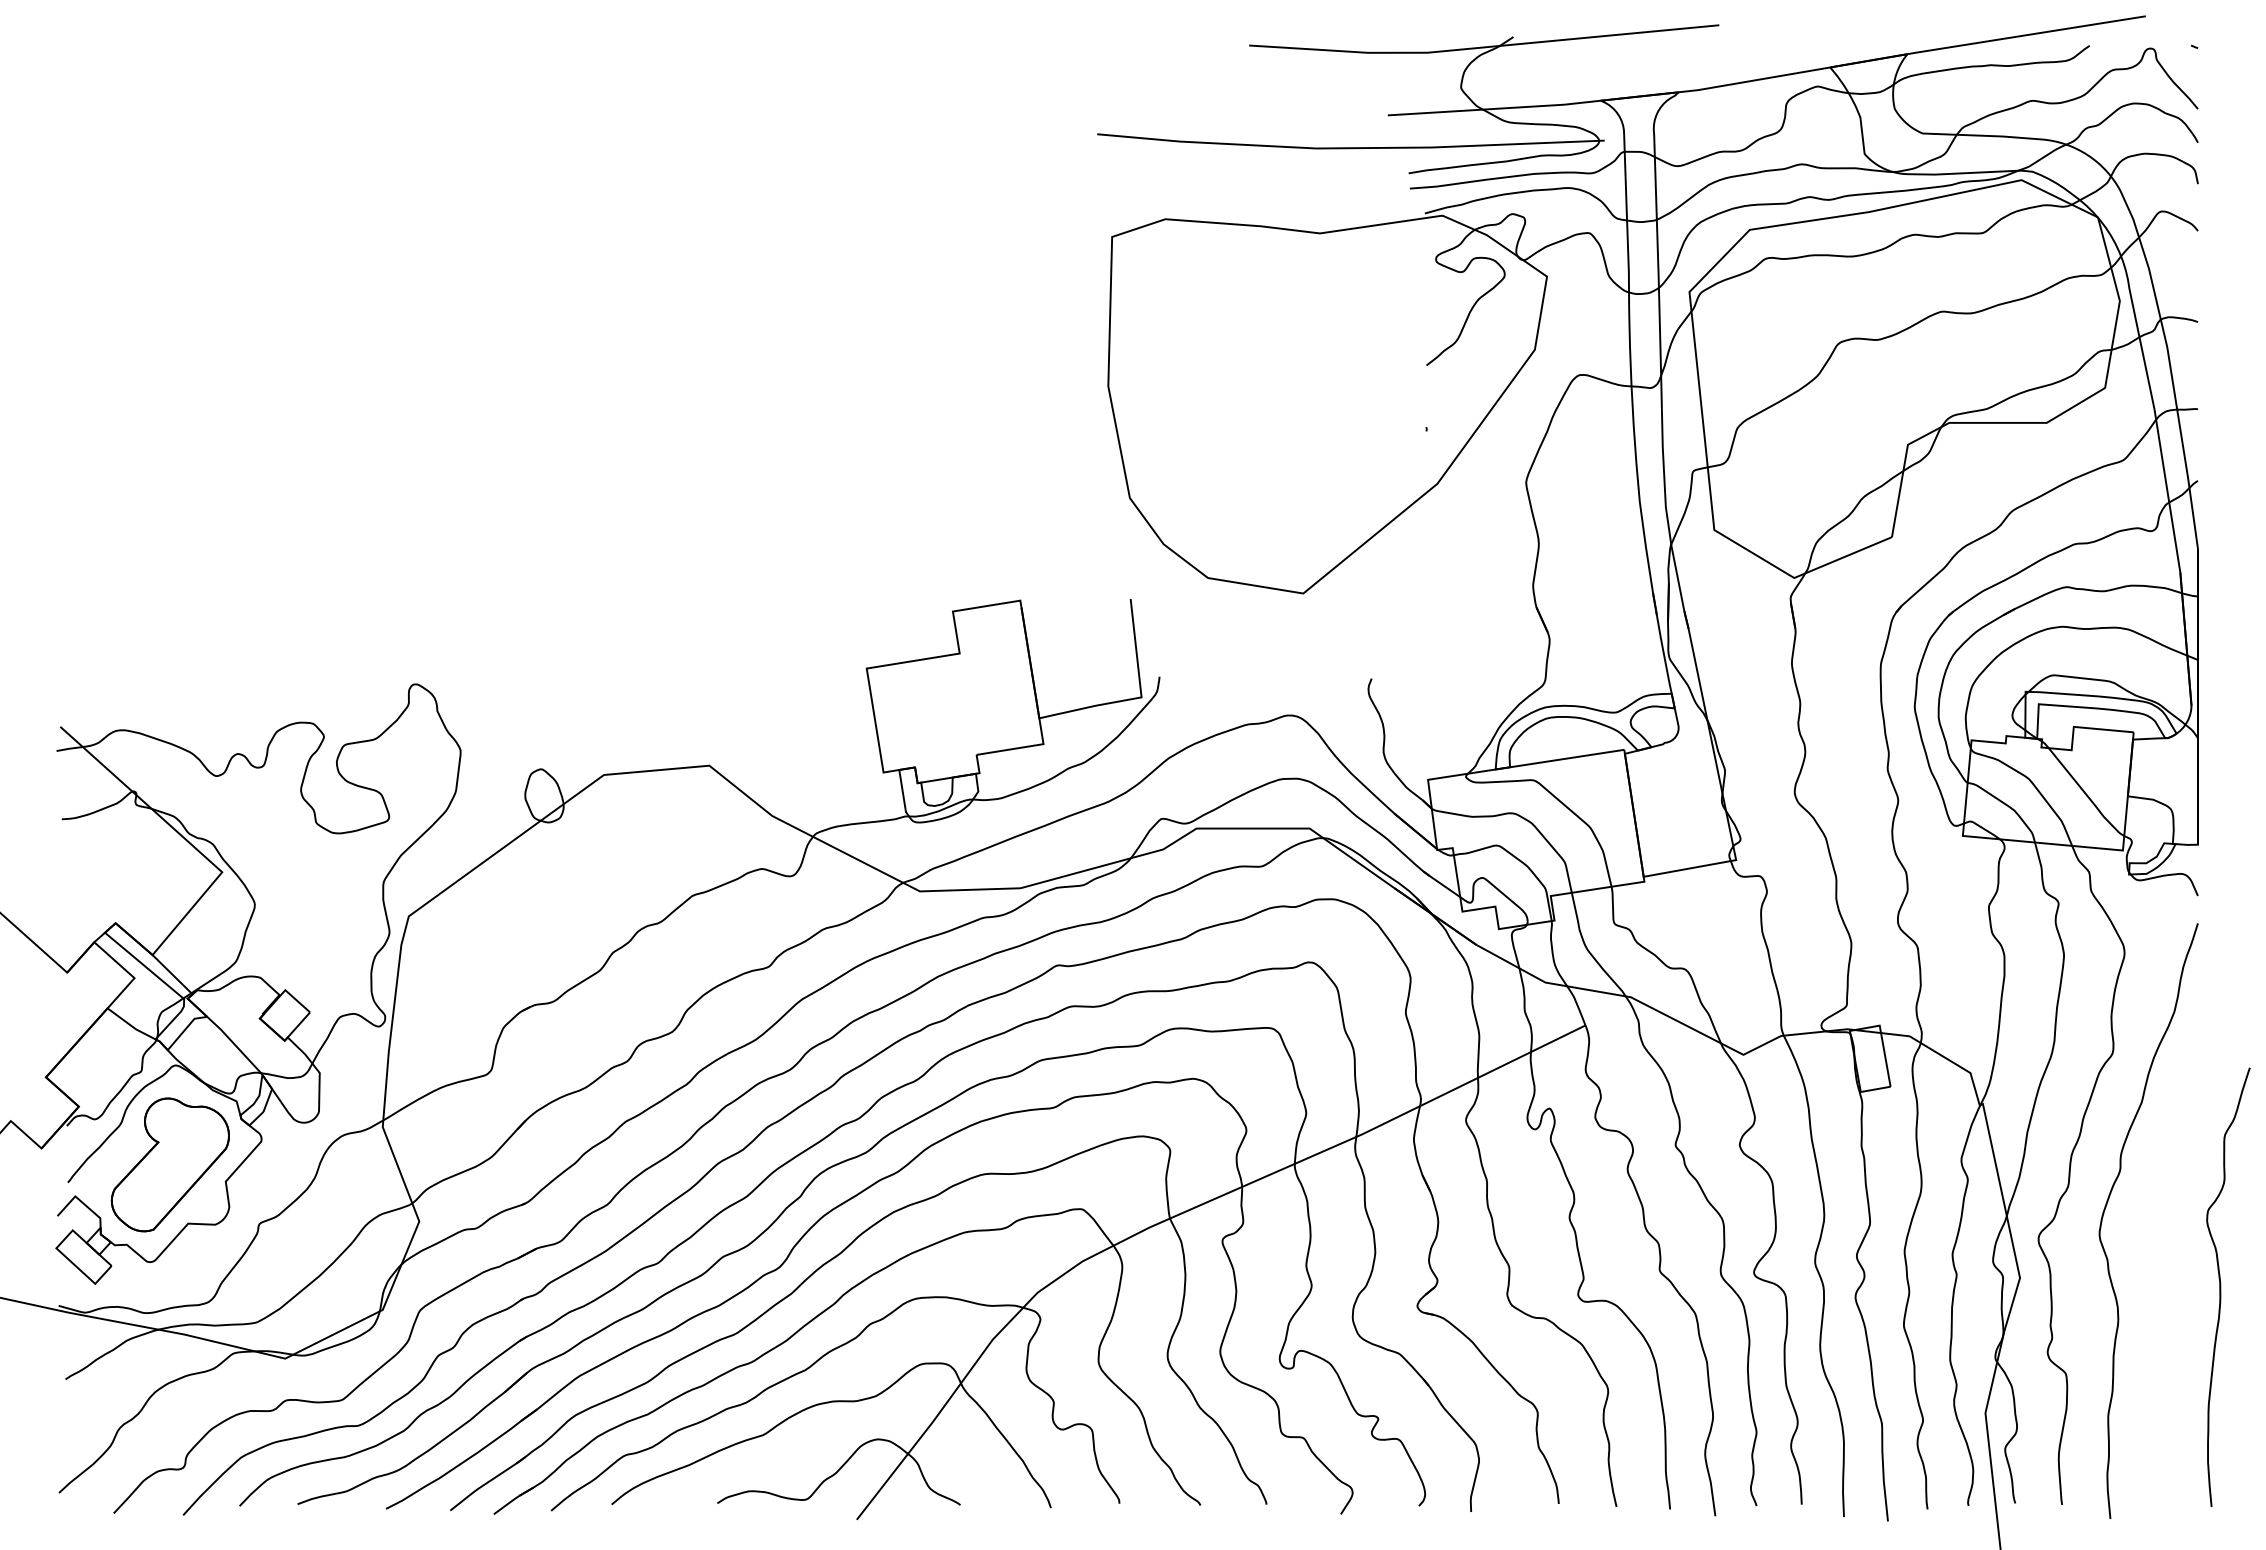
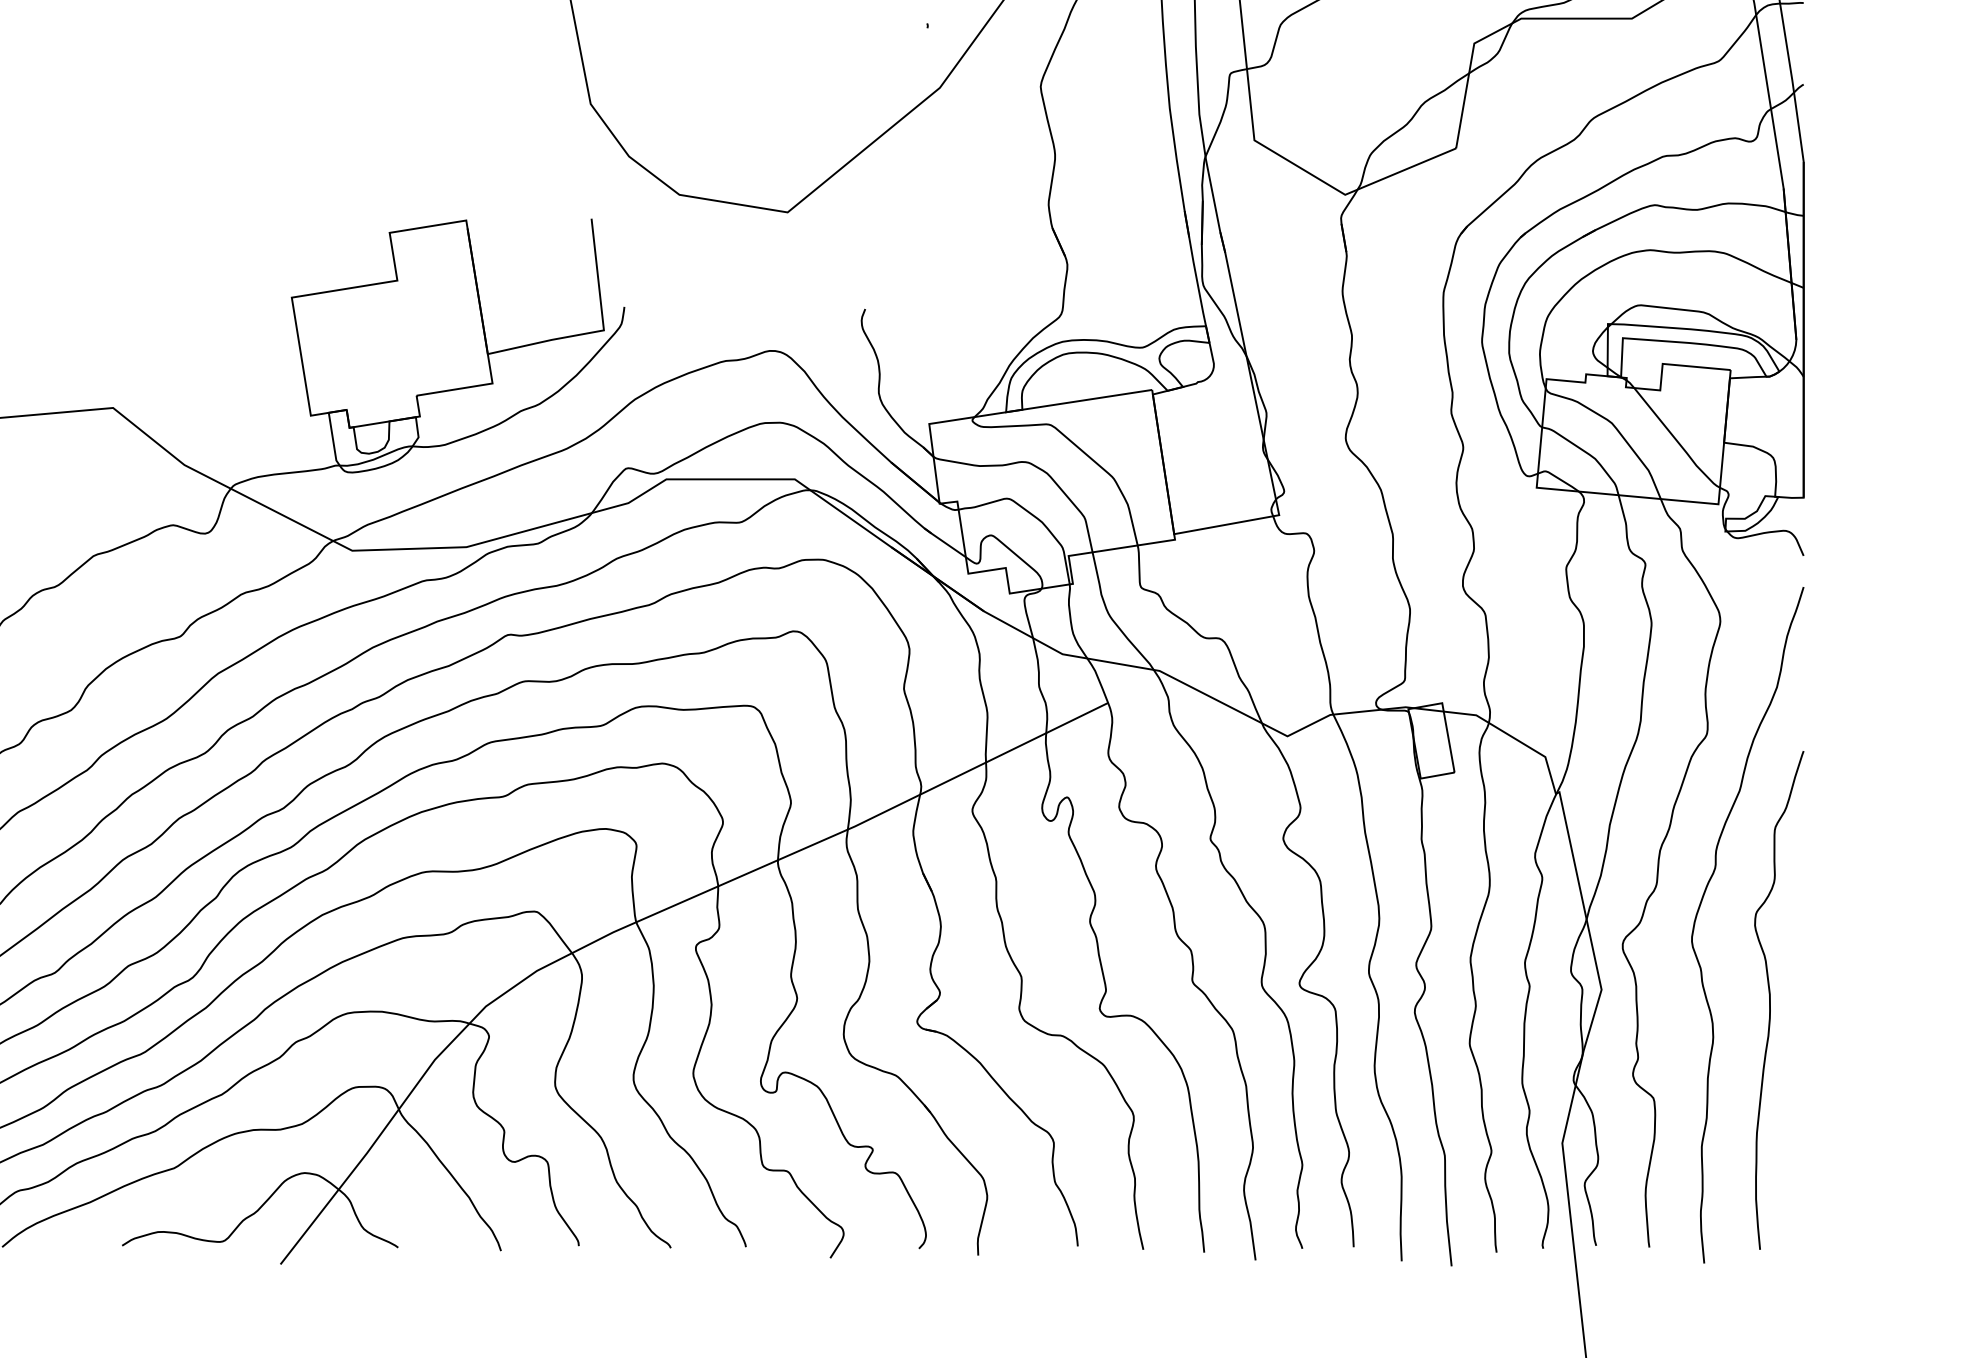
curve: (2221, 1286) -> (1771, 999), moved

